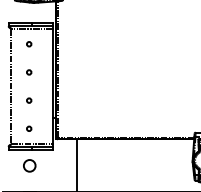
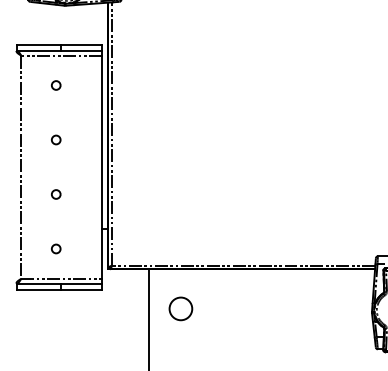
circle: (29, 165) -> (180, 308), moved

